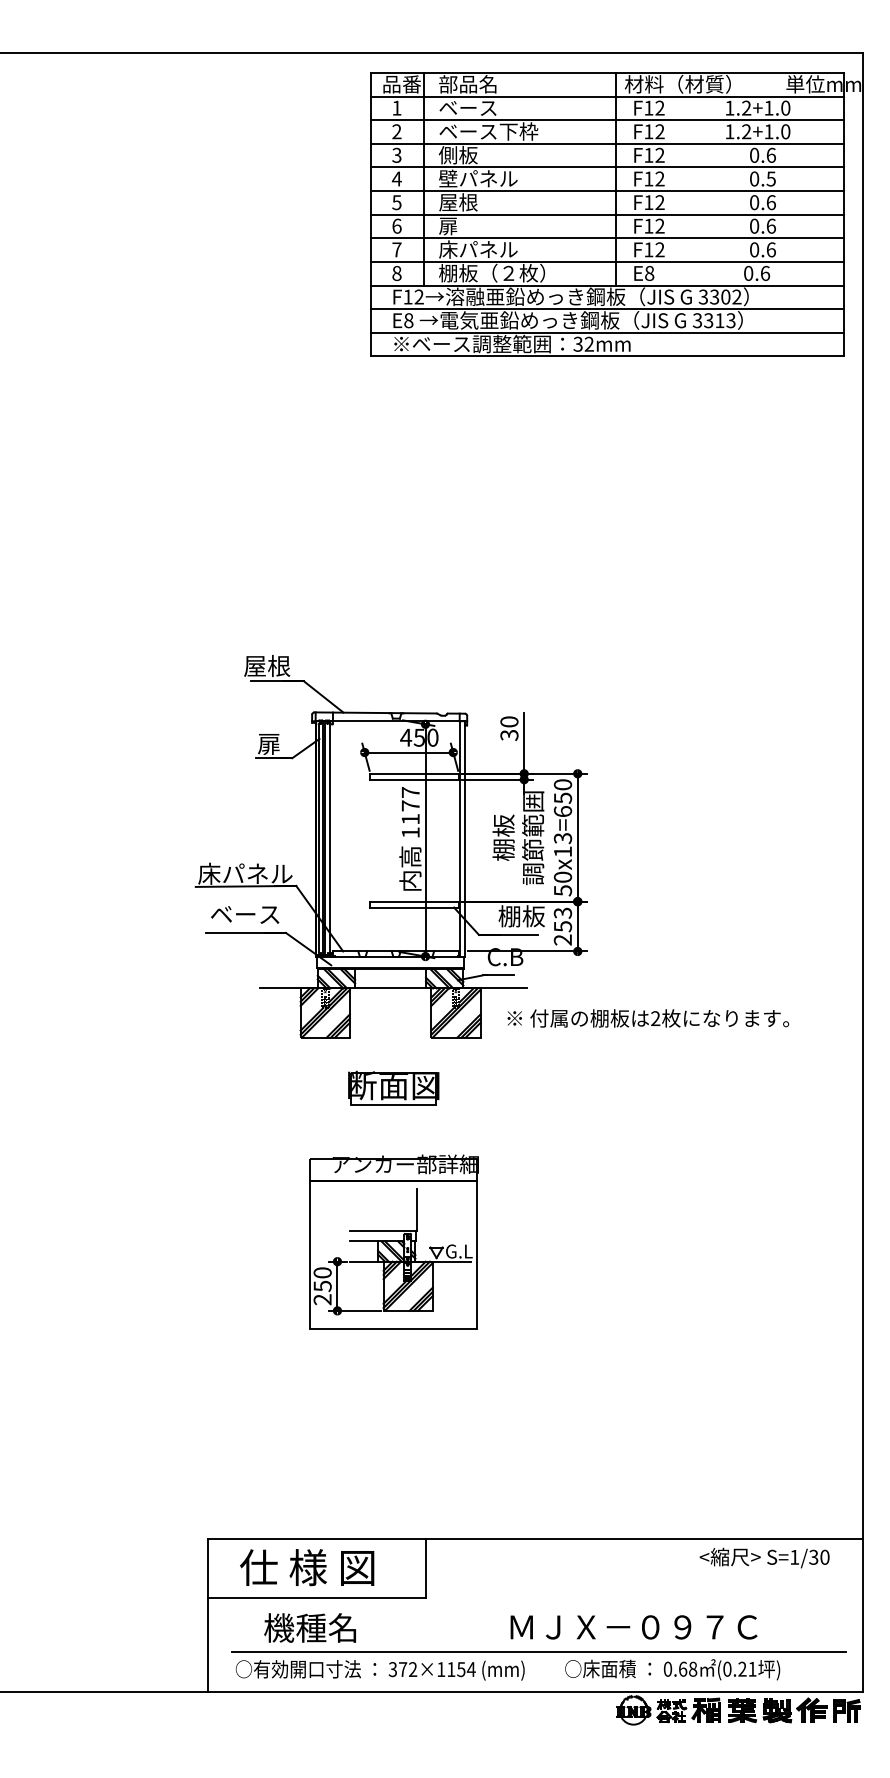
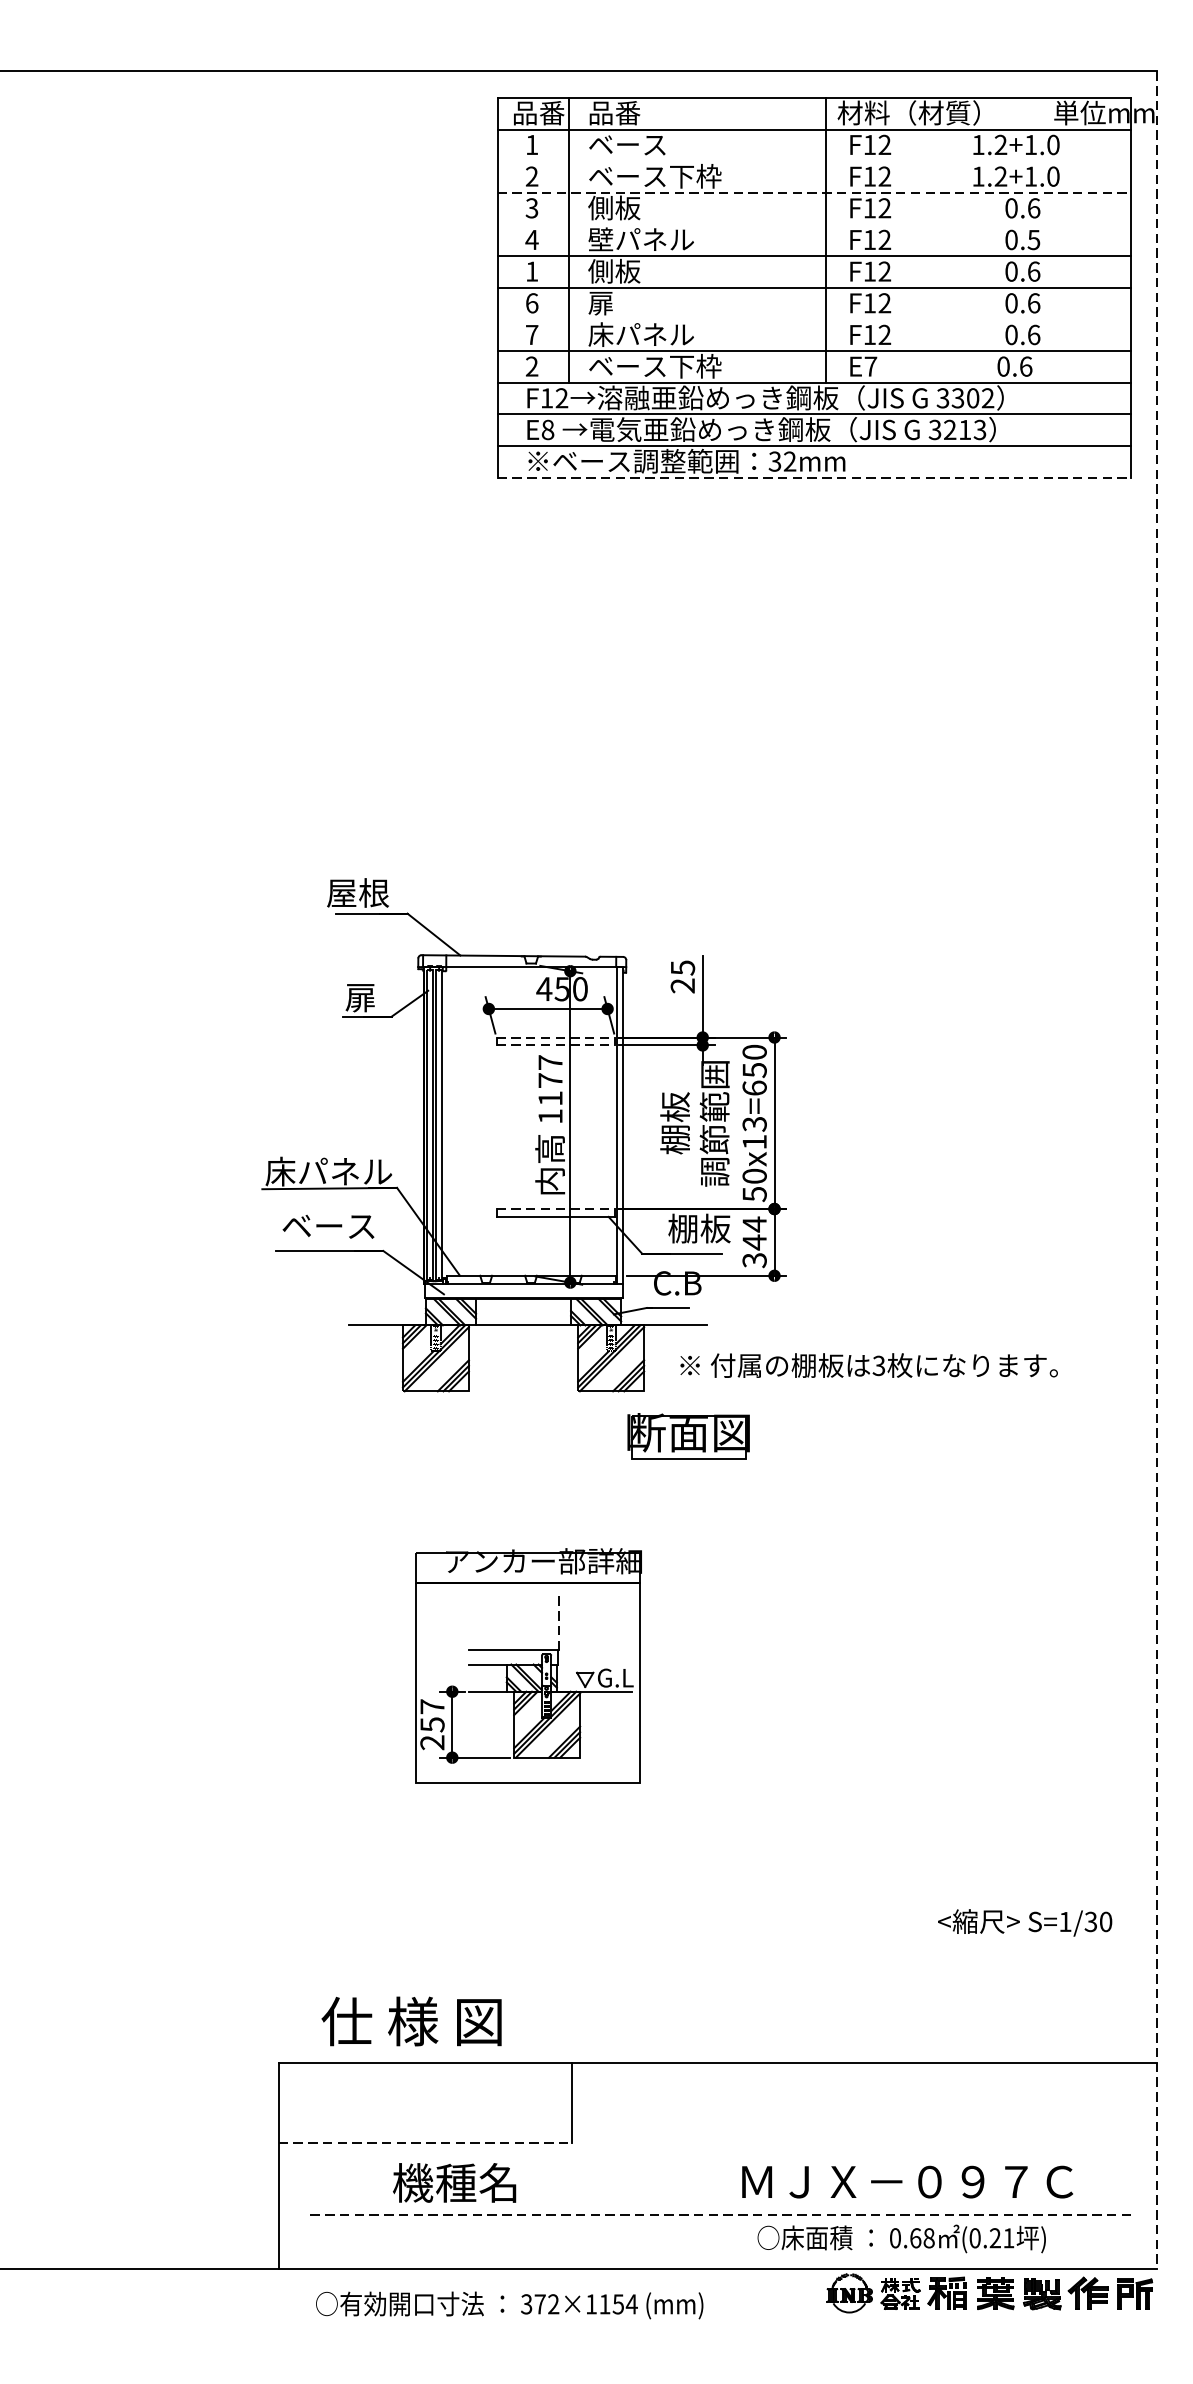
text: (467, 84) -> (626, 113), 部品名 -> 品番
line: (607, 120) -> (814, 161), removed
line: (607, 143) -> (814, 192), solid -> dashed
line: (607, 167) -> (814, 224), removed
text: (396, 202) -> (531, 271), 5 -> 1
text: (457, 202) -> (613, 271), 屋根 -> 側板
line: (607, 238) -> (814, 319), removed
text: (492, 272) -> (660, 365), 棚板（２枚） -> ベース下枠
text: (396, 273) -> (531, 366), 8 -> 2
text: (649, 273) -> (870, 366), E8 -> E7
text: (708, 320) -> (949, 429), 3313 -> 3213
line: (607, 356) -> (814, 477), solid -> dashed
text: (509, 728) -> (682, 976), 30 -> 25
line: (415, 773) -> (556, 1037), solid -> dashed
line: (415, 779) -> (556, 1045), solid -> dashed
line: (863, 872) -> (1157, 1169), solid -> dashed
line: (415, 901) -> (556, 1208), solid -> dashed
text: (562, 926) -> (754, 1242), 253 -> 344
text: (655, 1018) -> (878, 1365), 2 -> 3
part: (393, 1087) -> (688, 1435), moved
line: (416, 1209) -> (558, 1621), solid -> dashed
text: (322, 1272) -> (432, 1706), 250 -> 257
text: (764, 1557) -> (1024, 1922), moved
text: (307, 1567) -> (412, 2021), moved
line: (317, 1597) -> (425, 2142), solid -> dashed
text: (309, 1627) -> (453, 2182), moved
text: (633, 1627) -> (906, 2182), moved
line: (538, 1651) -> (721, 2214), solid -> dashed
text: (379, 1670) -> (508, 2305), moved

